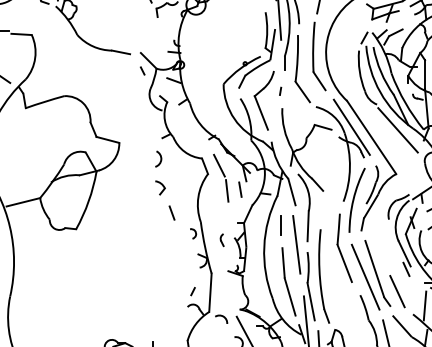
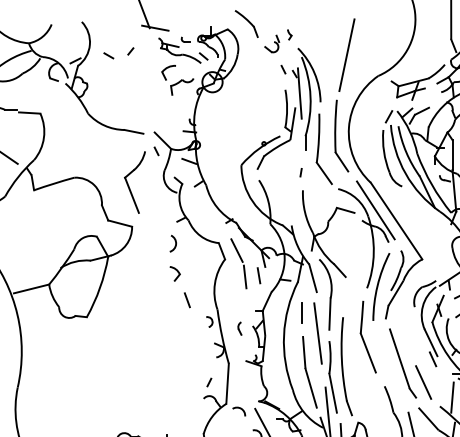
part: (263, 100) -> (134, 182), moved
line: (397, 130) -> (423, 213), removed
line: (364, 277) -> (389, 367), removed

